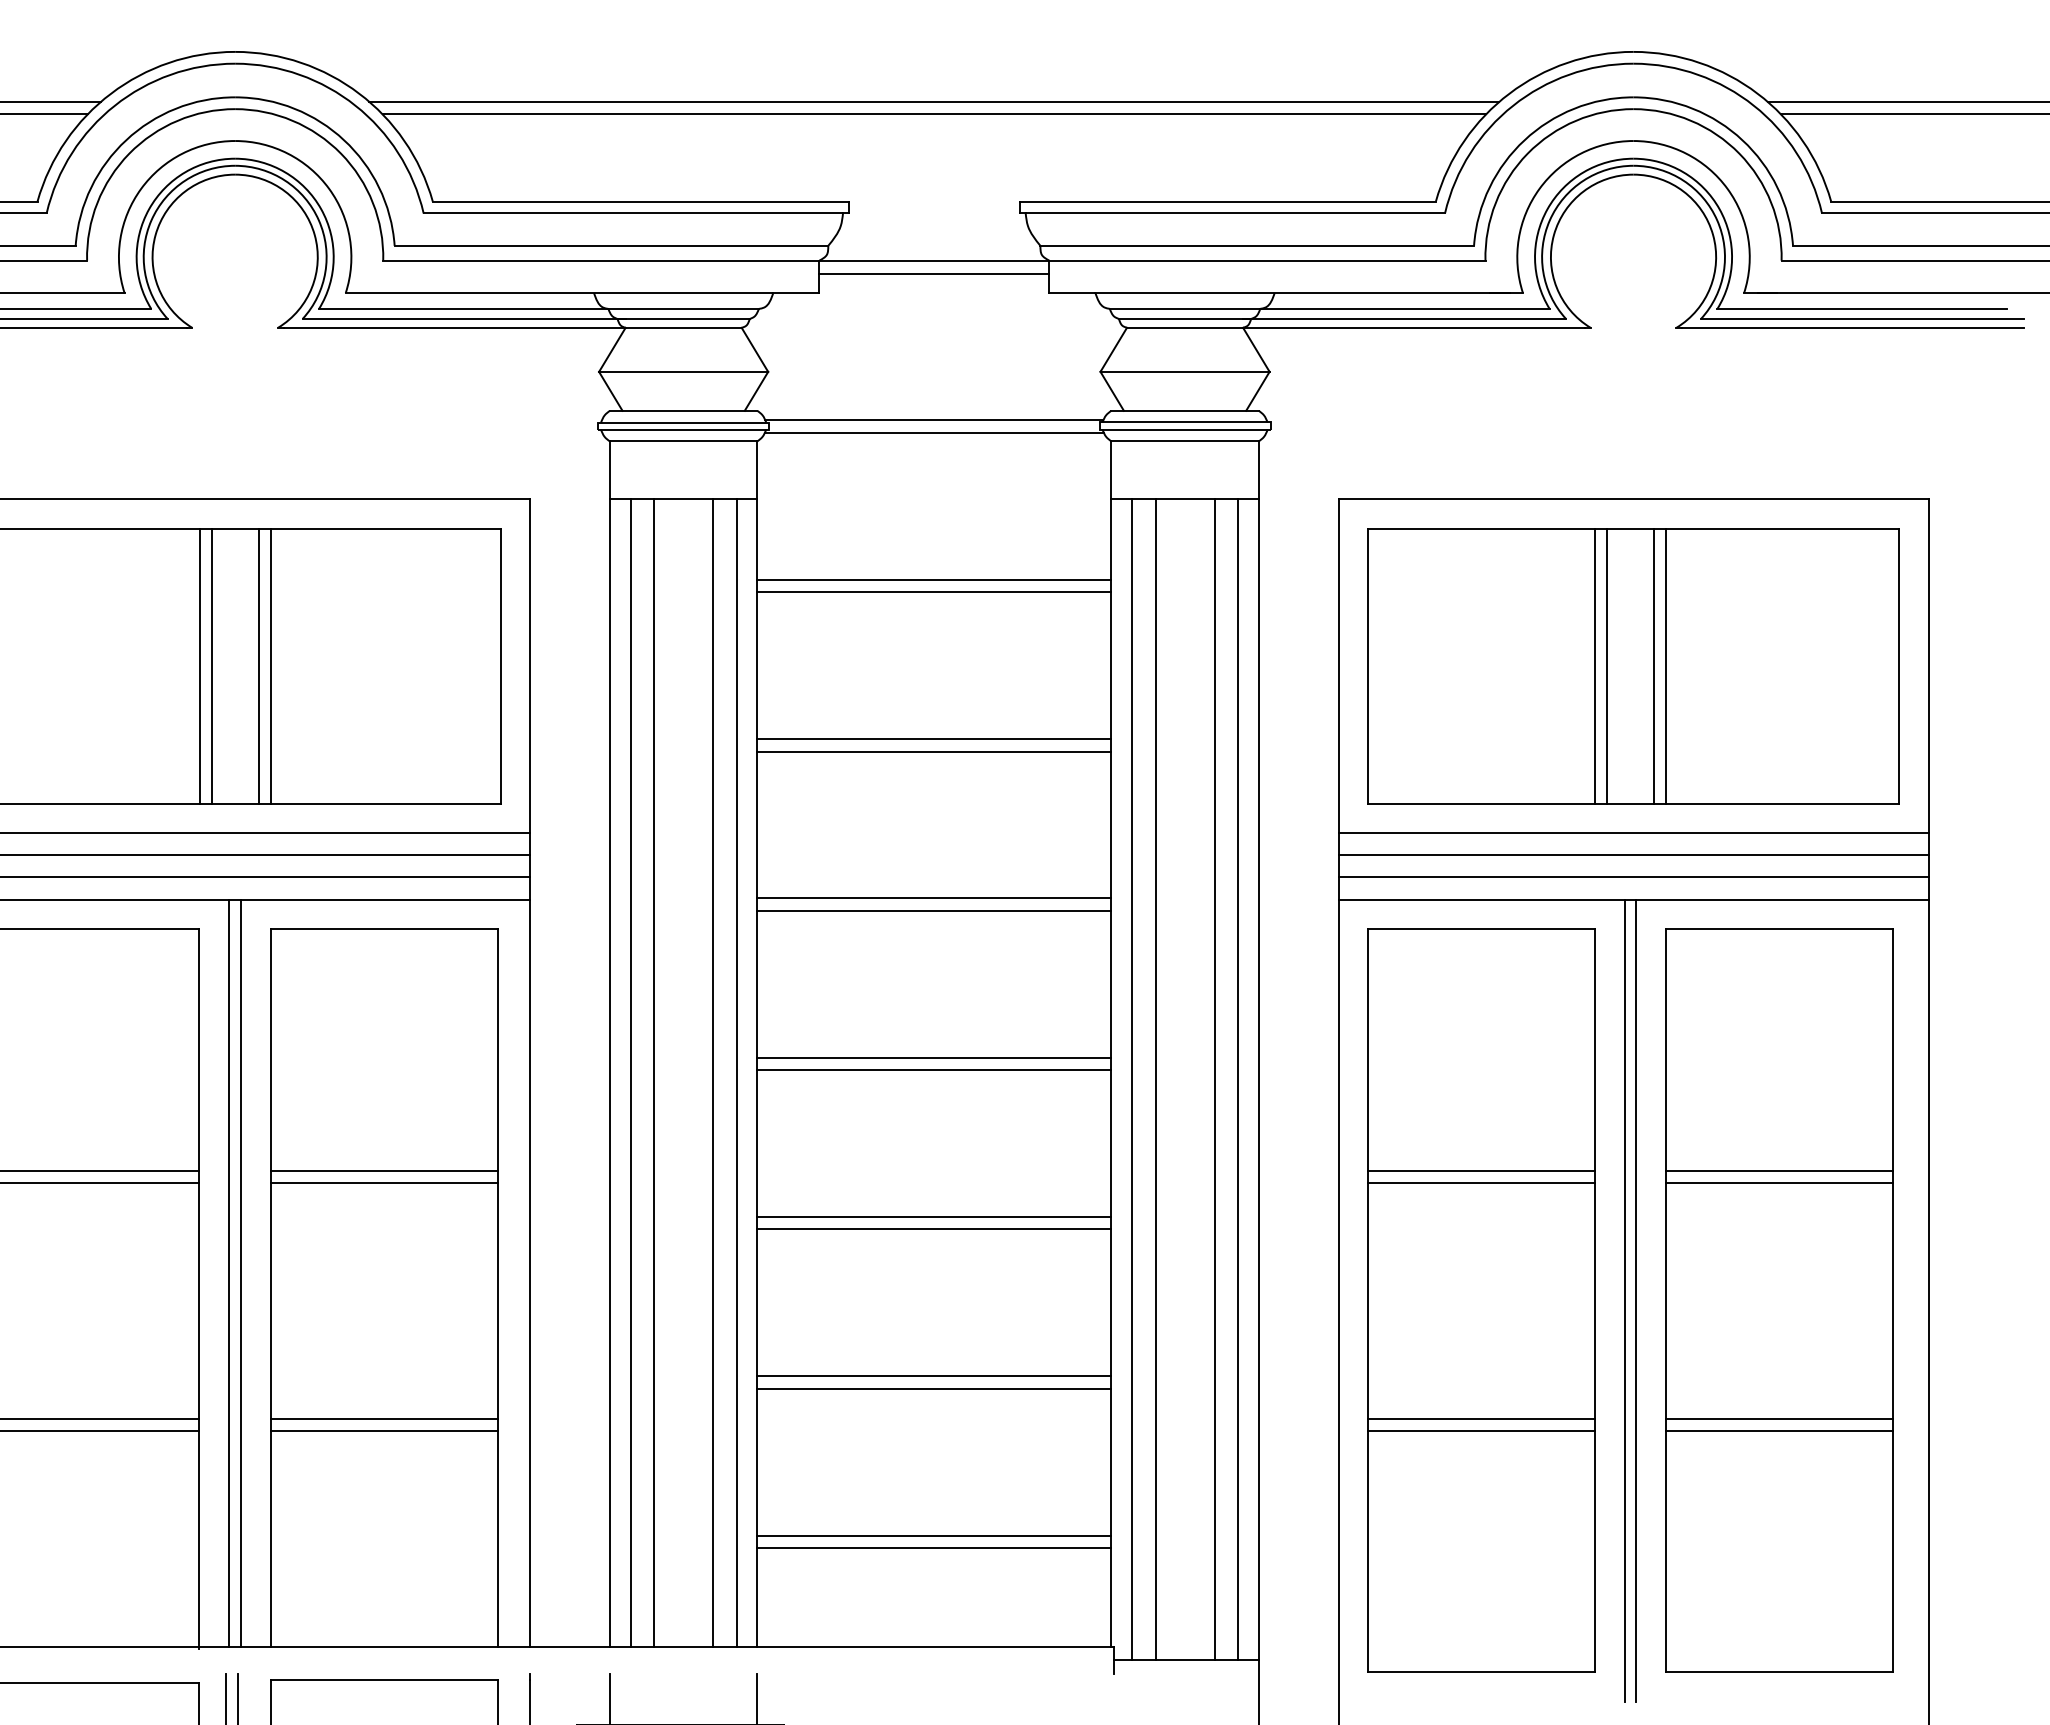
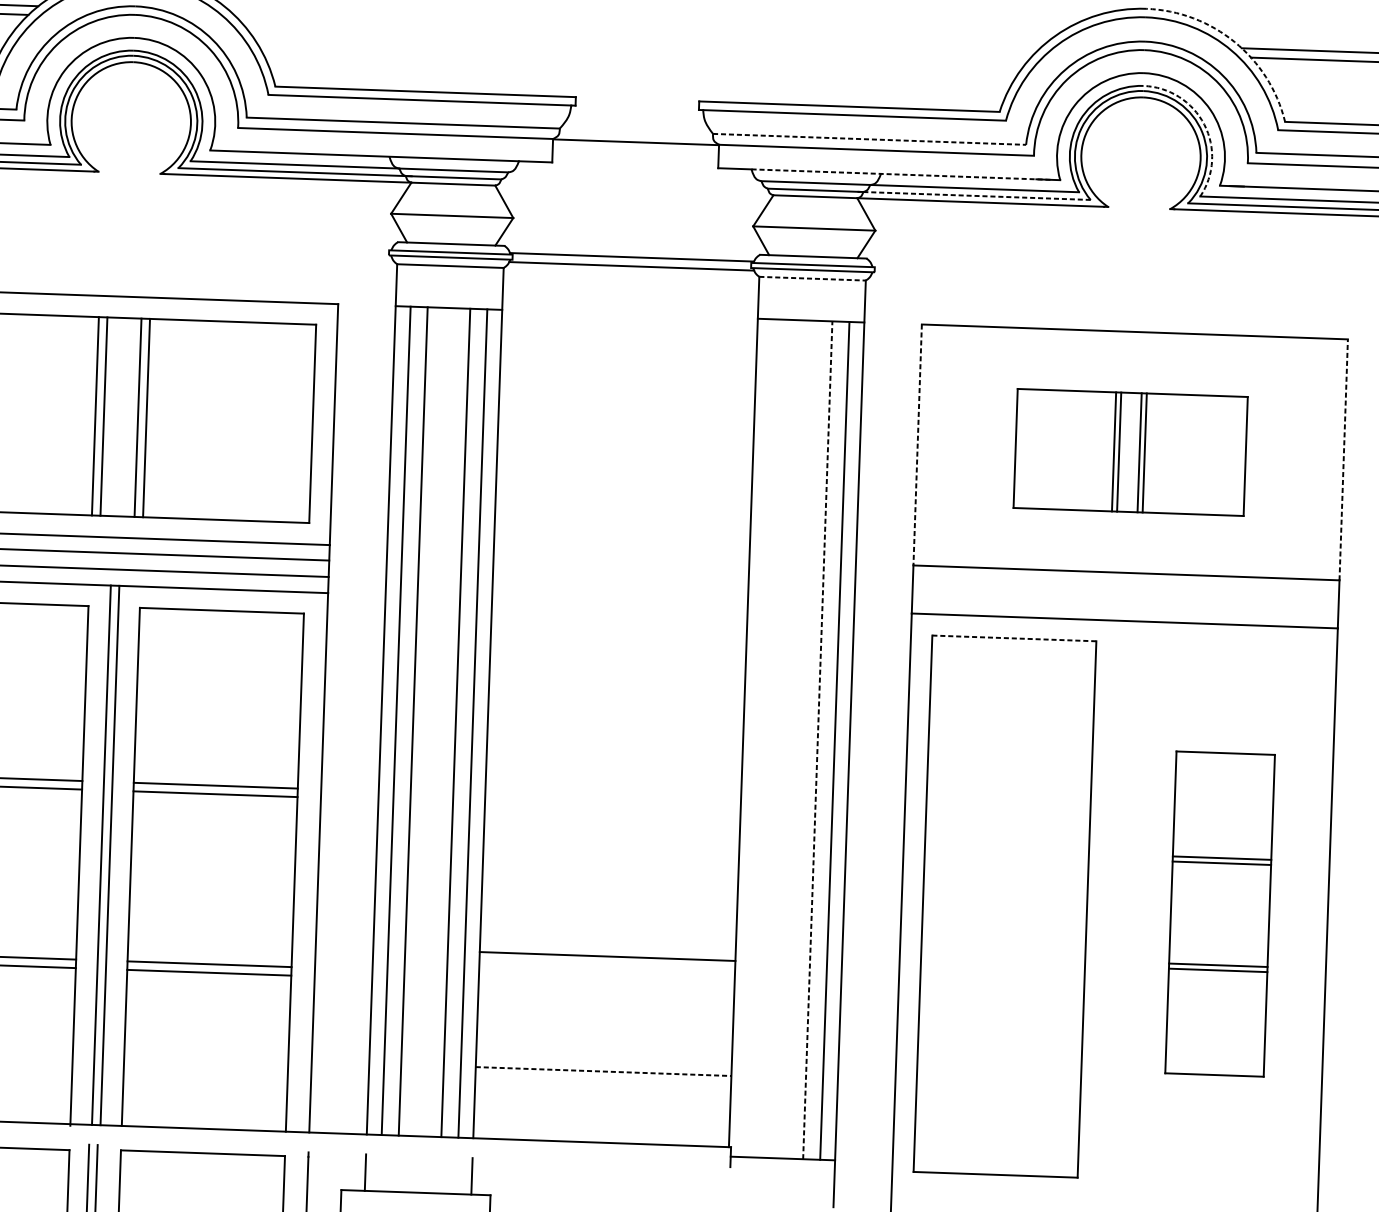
arc: (1757, 93) -> (1234, 41), solid -> dashed
line: (934, 101) -> (640, 27), removed
line: (934, 114) -> (639, 36), removed
arc: (1719, 209) -> (1204, 124), solid -> dashed
line: (1257, 245) -> (869, 139), solid -> dashed
line: (934, 273) -> (635, 151), removed
line: (1302, 293) -> (901, 174), solid -> dashed
line: (1404, 318) -> (974, 195), solid -> dashed
line: (1185, 441) -> (812, 278), solid -> dashed
line: (934, 579) -> (628, 372), removed
line: (934, 592) -> (627, 381), removed
line: (1338, 666) -> (917, 445), solid -> dashed
part: (1633, 666) -> (1130, 452), size x0.6
line: (1928, 666) -> (1343, 460), solid -> dashed
line: (934, 739) -> (624, 487), removed
line: (934, 751) -> (623, 496), removed
line: (1633, 854) -> (1125, 588), removed
line: (1633, 877) -> (1125, 604), removed
line: (934, 898) -> (620, 602), removed
line: (934, 910) -> (619, 611), removed
line: (1481, 929) -> (1014, 638), solid -> dashed
line: (934, 1057) -> (616, 717), removed
line: (934, 1070) -> (615, 726), removed
line: (1132, 1079) -> (758, 738), removed
line: (1155, 1079) -> (775, 738), removed
line: (1214, 1079) -> (817, 740), solid -> dashed
line: (1481, 1171) -> (1008, 813), removed
line: (1481, 1183) -> (1007, 822), removed
line: (934, 1216) -> (612, 832), removed
line: (934, 1229) -> (611, 841), removed
line: (1624, 1300) -> (1108, 910), removed
line: (1636, 1300) -> (1116, 910), removed
part: (1779, 1300) -> (1220, 914), size x0.6
line: (934, 1376) -> (608, 947), removed
line: (1481, 1418) -> (1001, 991), removed
line: (1481, 1430) -> (1001, 1000), removed
line: (934, 1535) -> (604, 1062), removed
line: (934, 1548) -> (603, 1071), solid -> dashed

